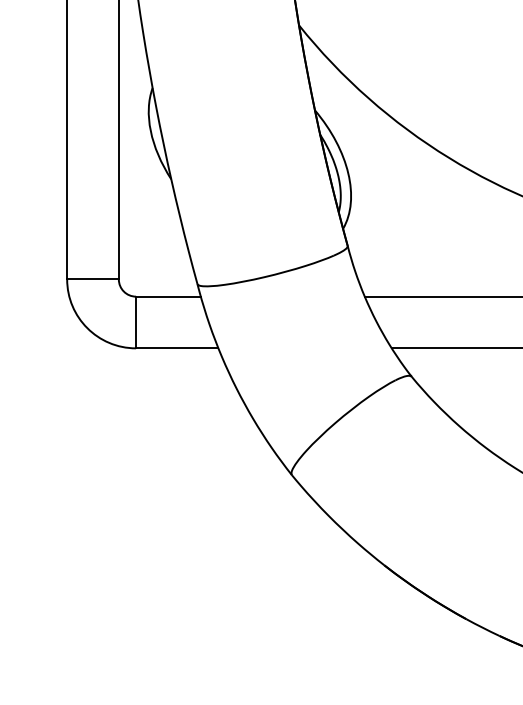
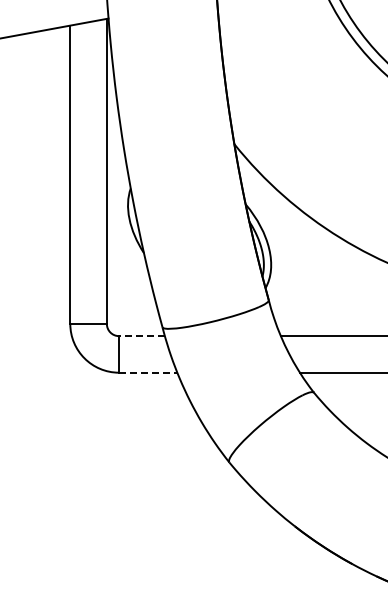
line: (167, 297) -> (141, 336), solid -> dashed
line: (177, 348) -> (148, 372), solid -> dashed

